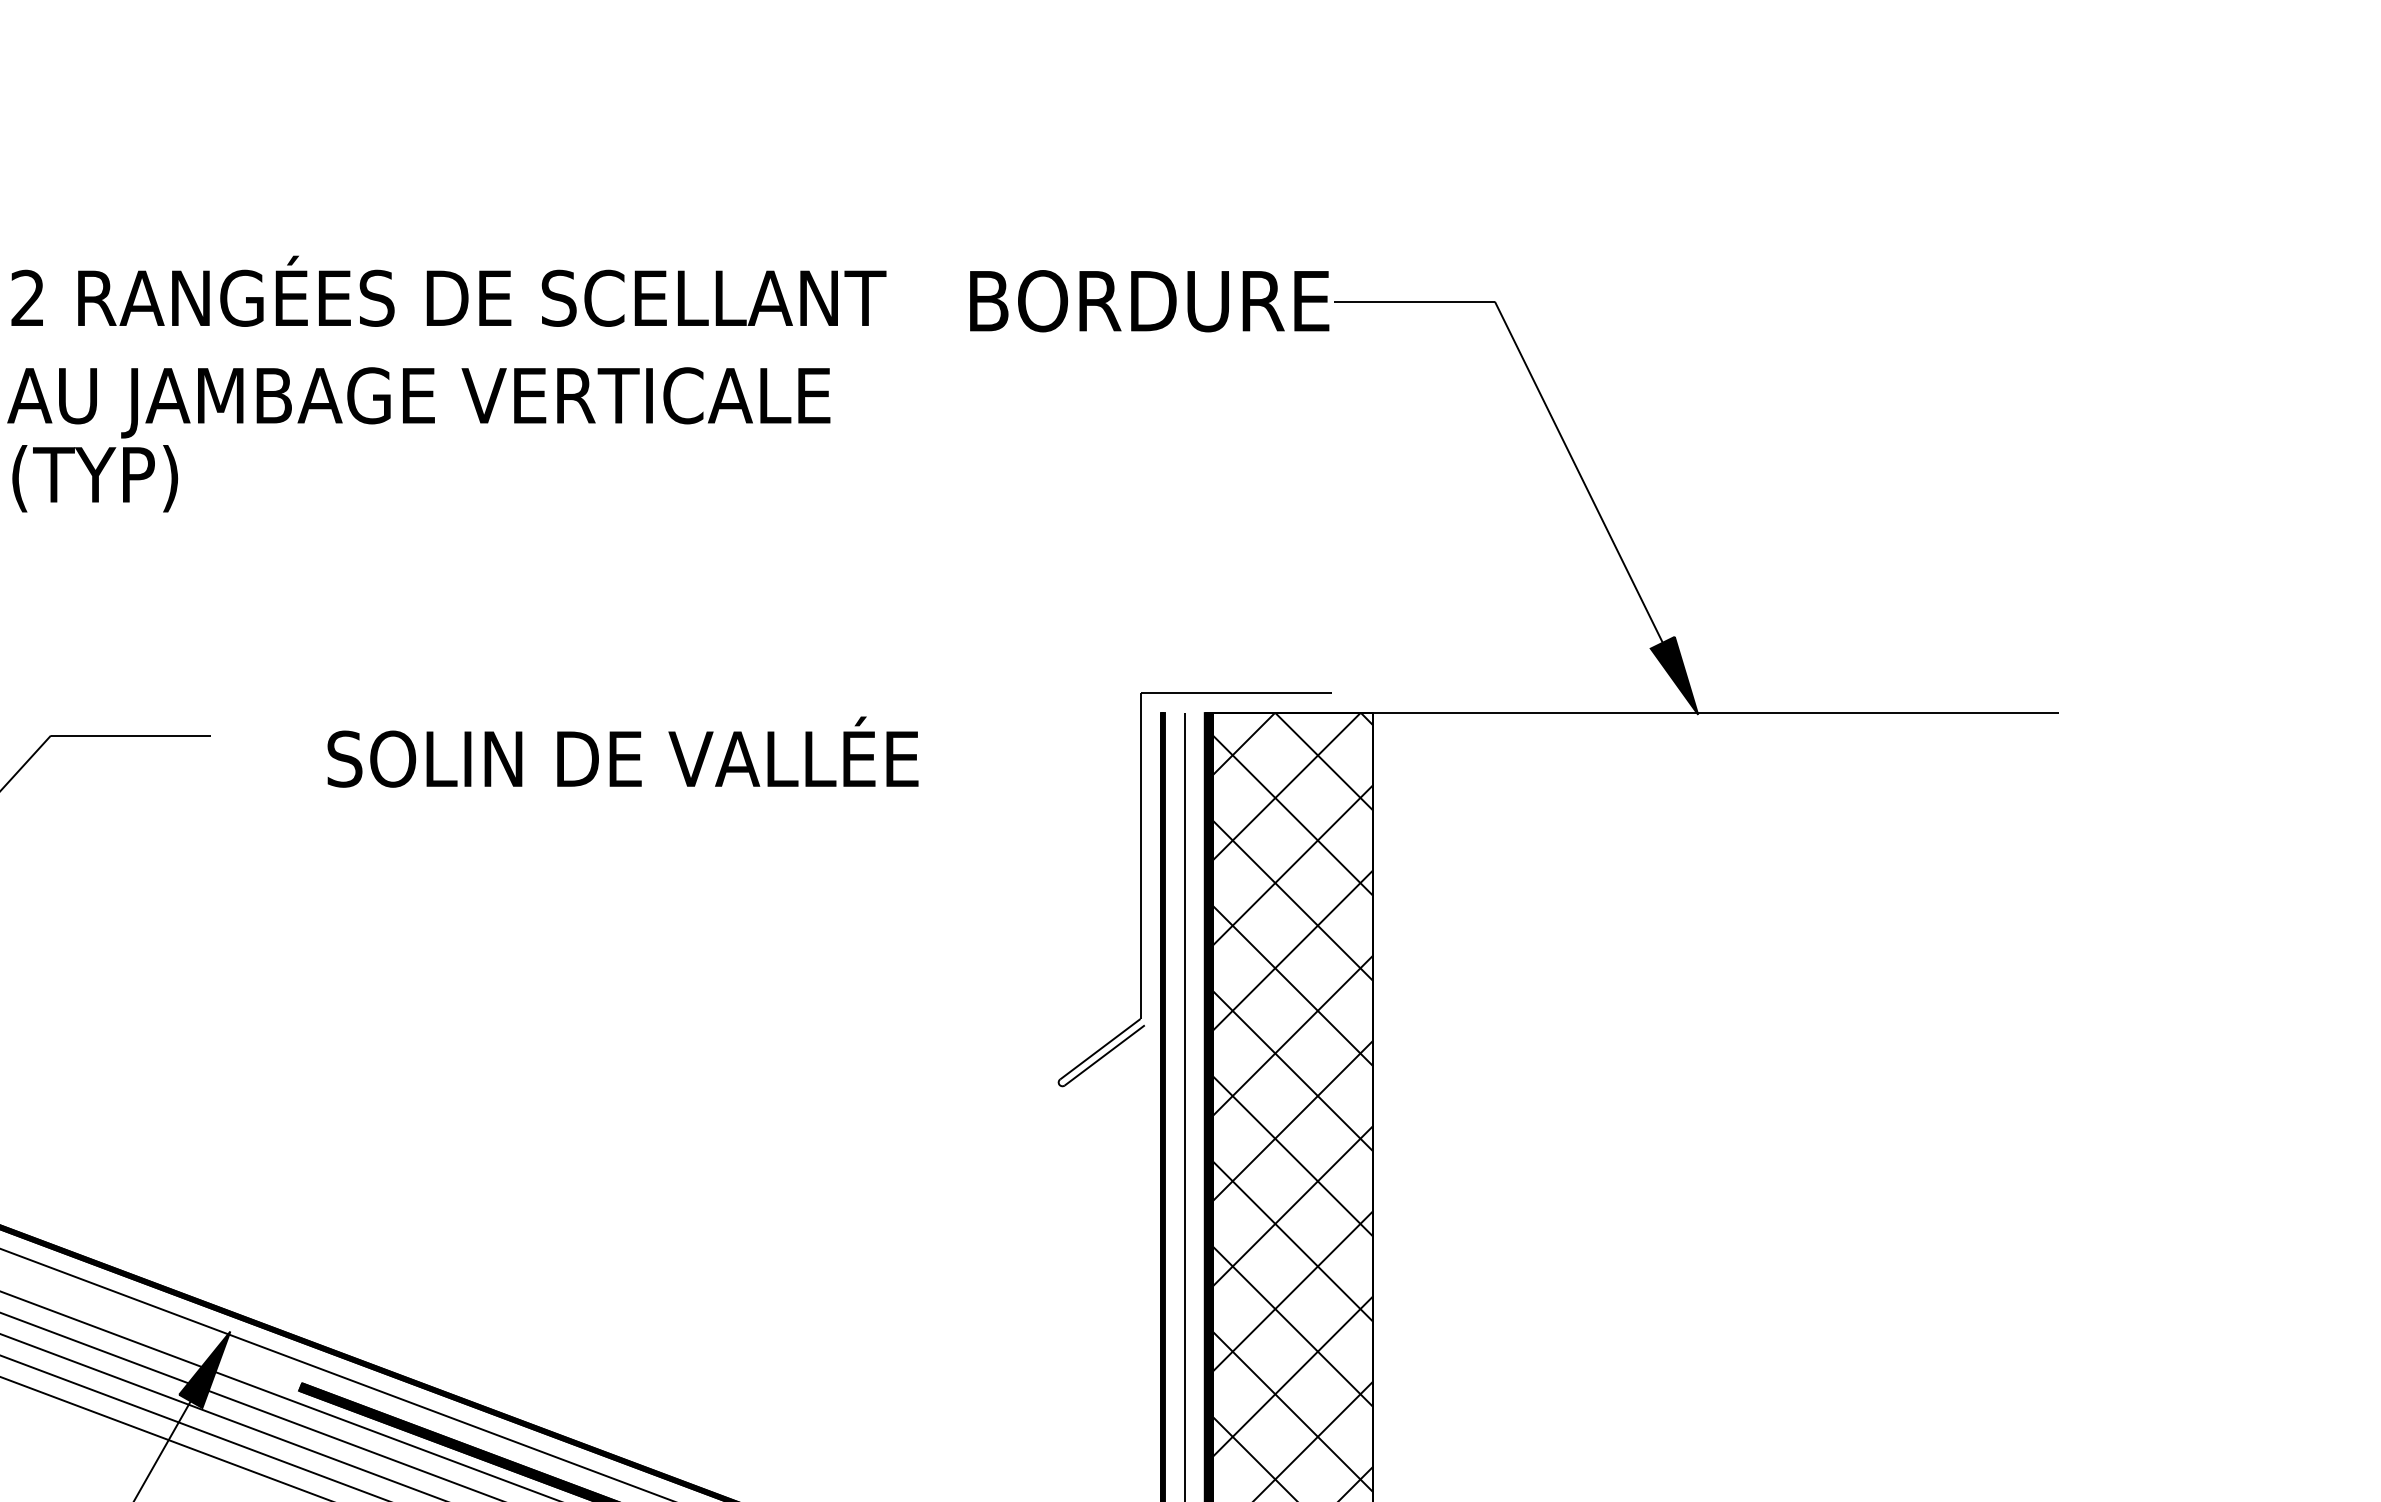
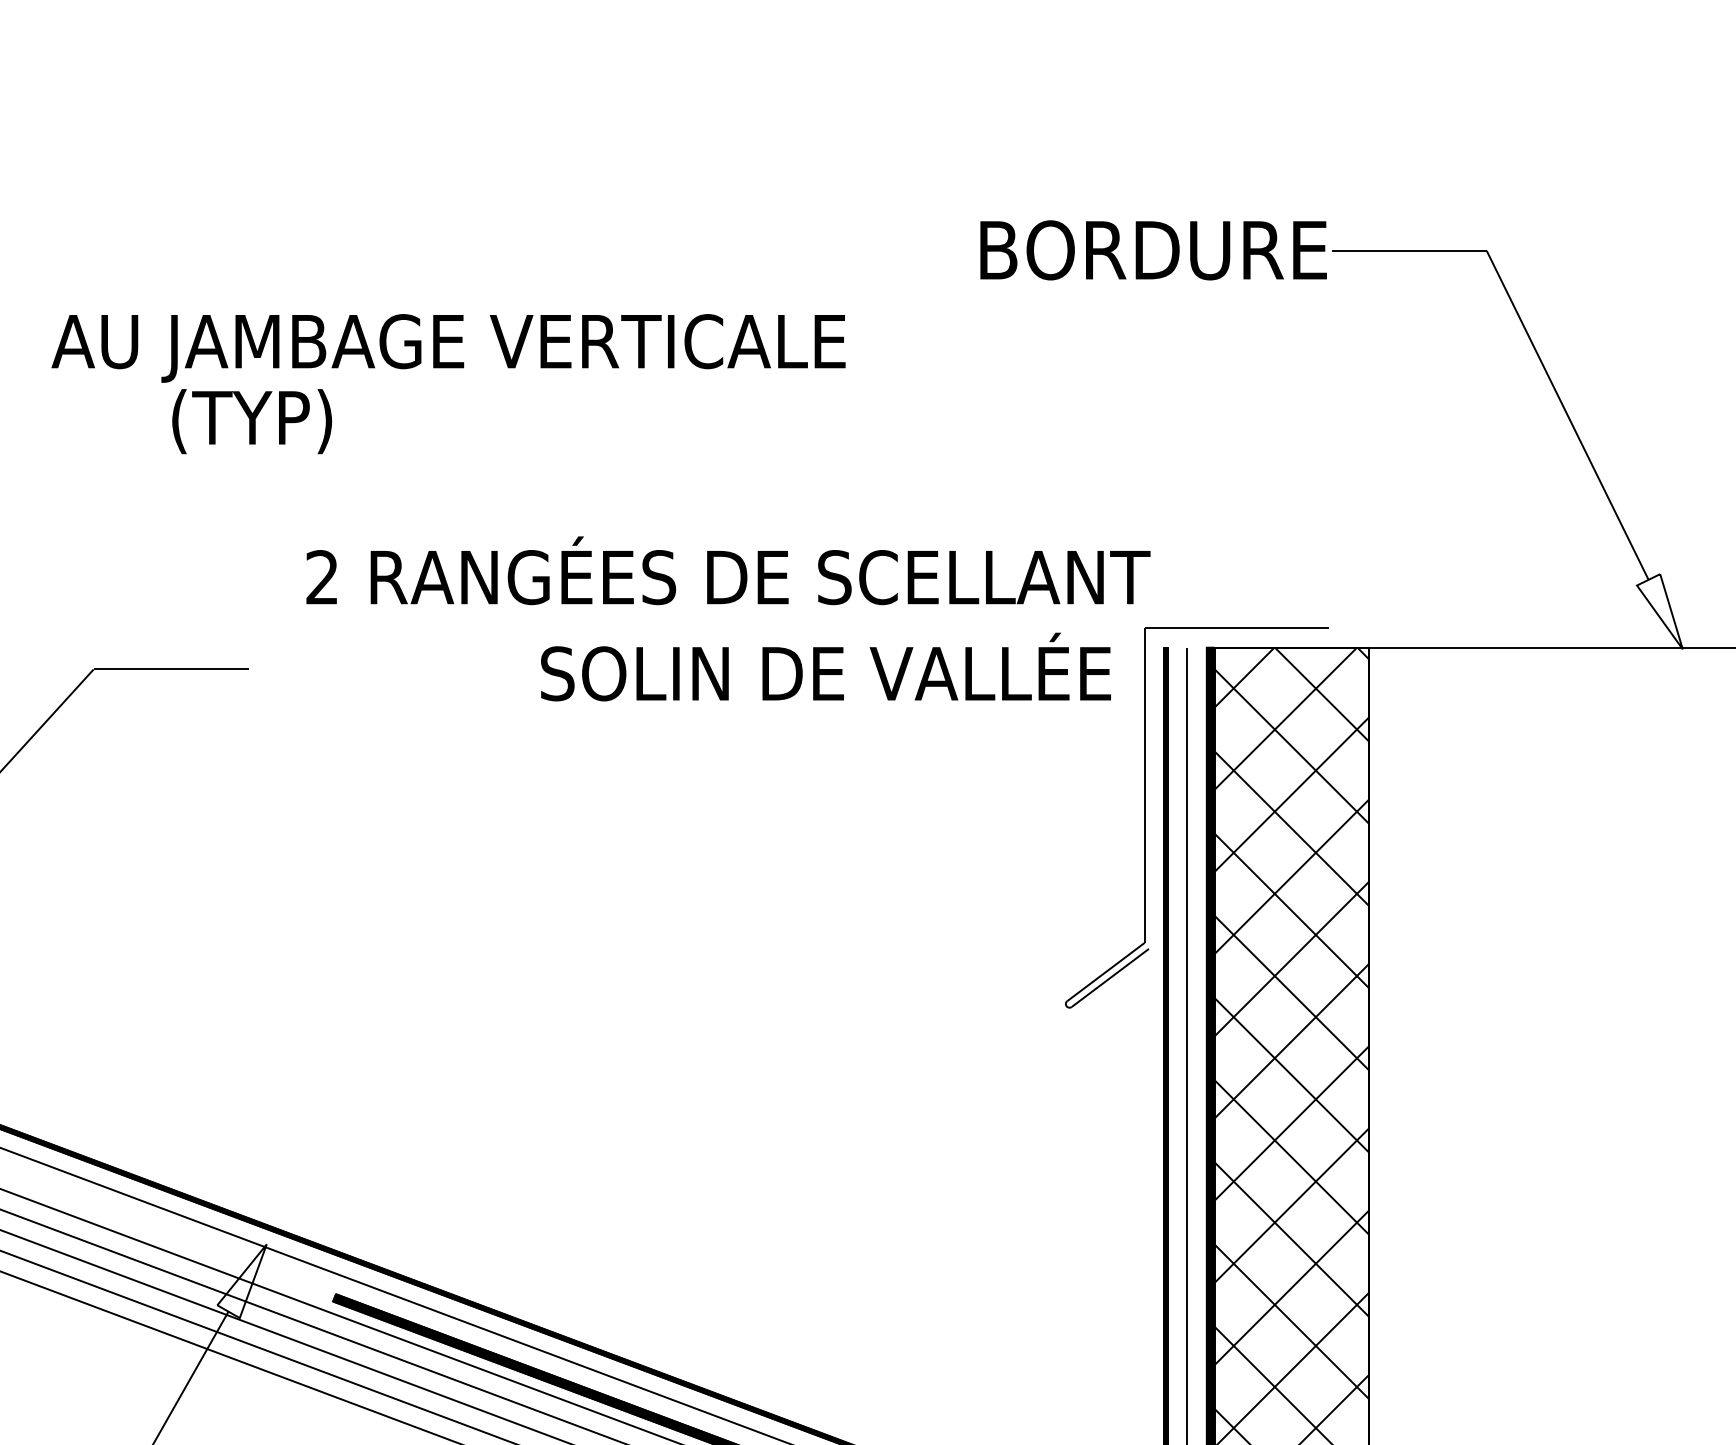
text: (448, 290) -> (728, 569), moved
text: (95, 478) -> (252, 421), moved
fill: (1674, 675) -> (1659, 611), removed
text: (622, 751) -> (825, 666), moved
fill: (204, 1369) -> (241, 1280), removed

